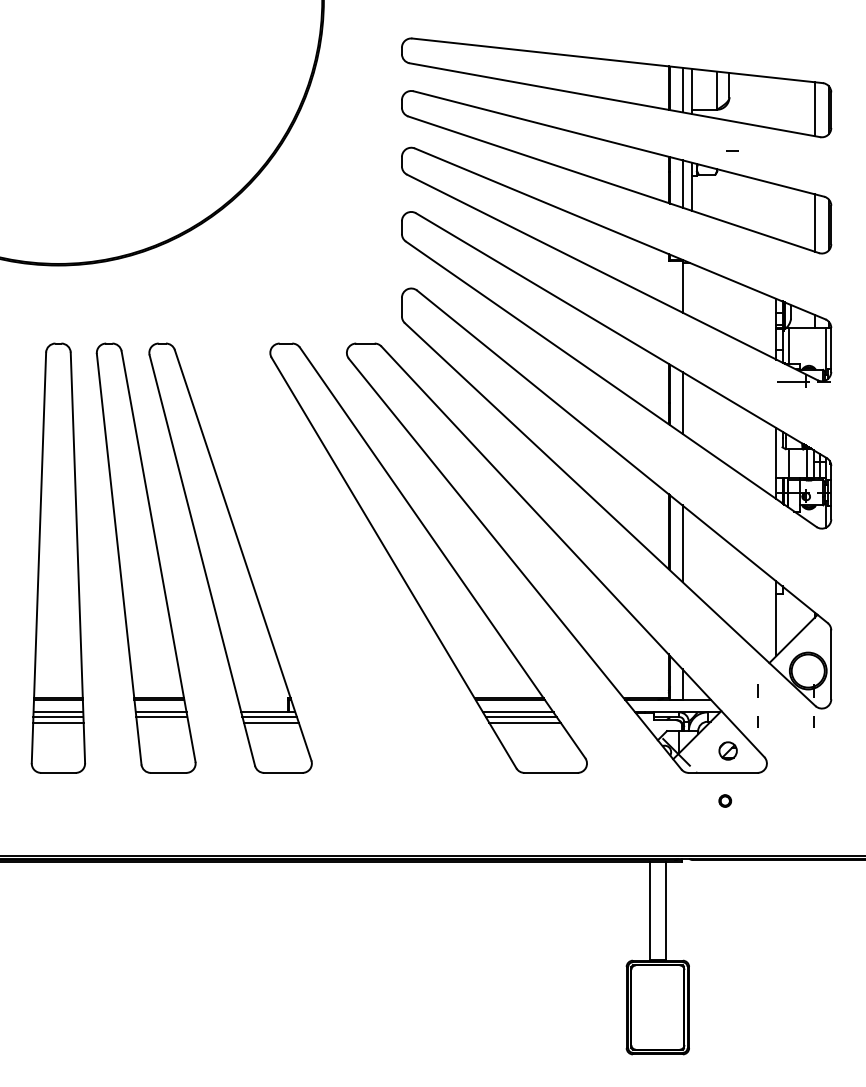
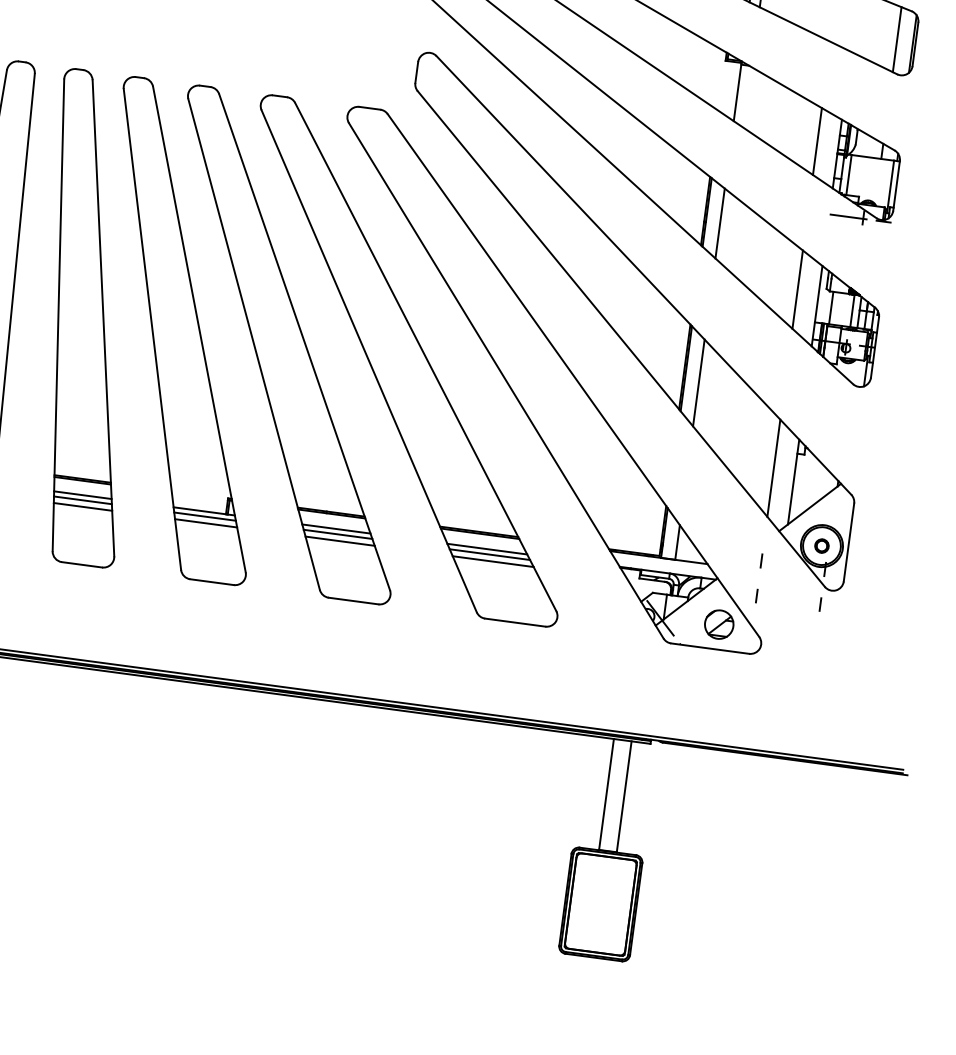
line: (757, 320) -> (817, 141), added
line: (757, 450) -> (797, 288), added
part: (322, 557) -> (288, 344), added
line: (757, 608) -> (773, 467), added
line: (162, 722) -> (82, 506), added
part: (727, 750) -> (718, 623), size x1.43
part: (725, 800) -> (822, 545), moved

